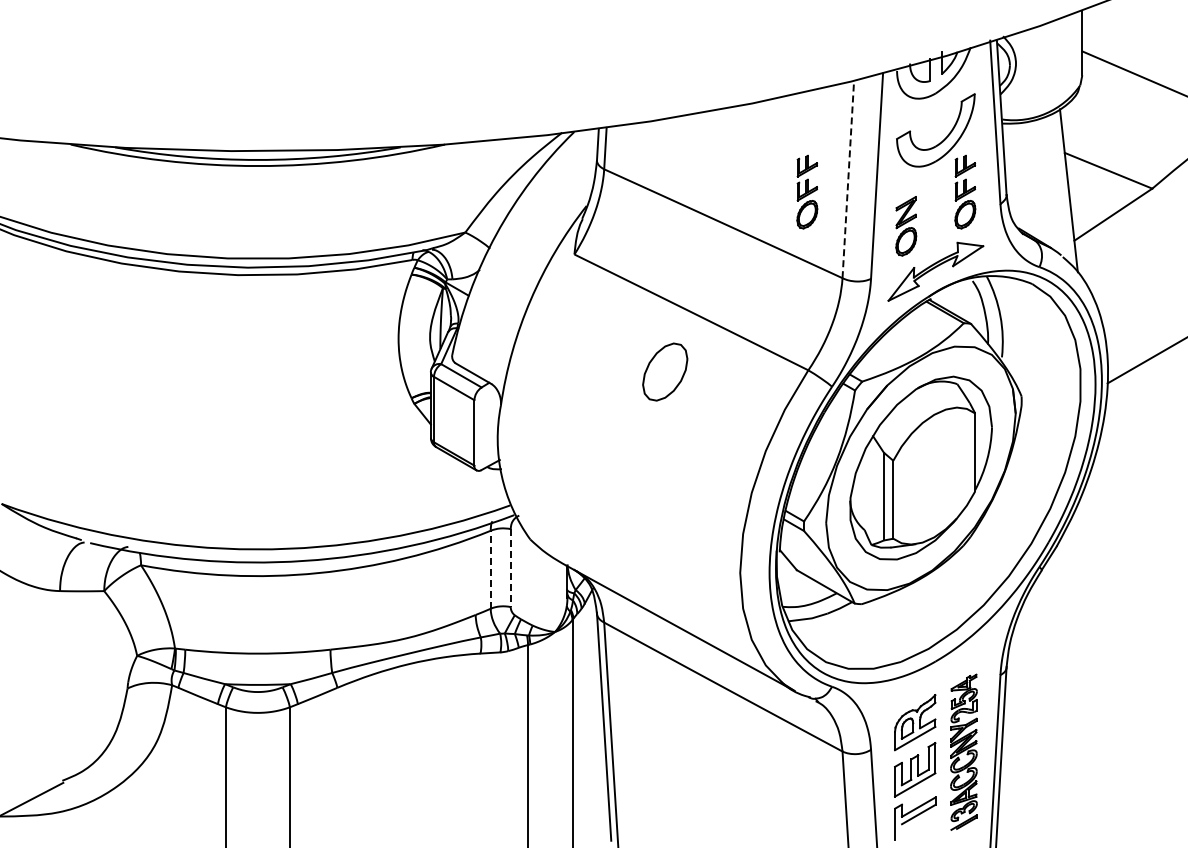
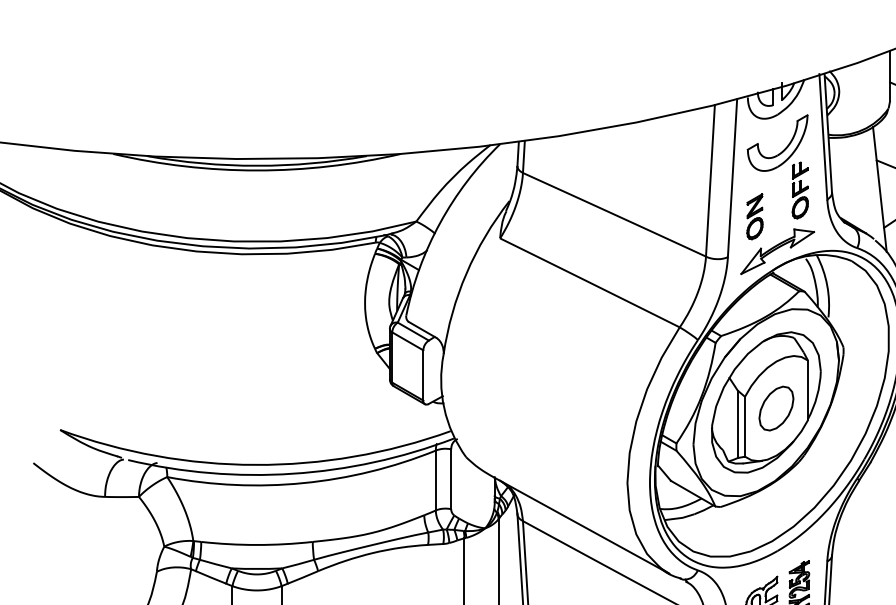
line: (848, 179) -> (710, 180), dashed -> solid
part: (807, 191) -> (679, 190), removed
part: (665, 371) -> (776, 408), moved
line: (510, 568) -> (451, 479), dashed -> solid
line: (490, 569) -> (435, 480), dashed -> solid

